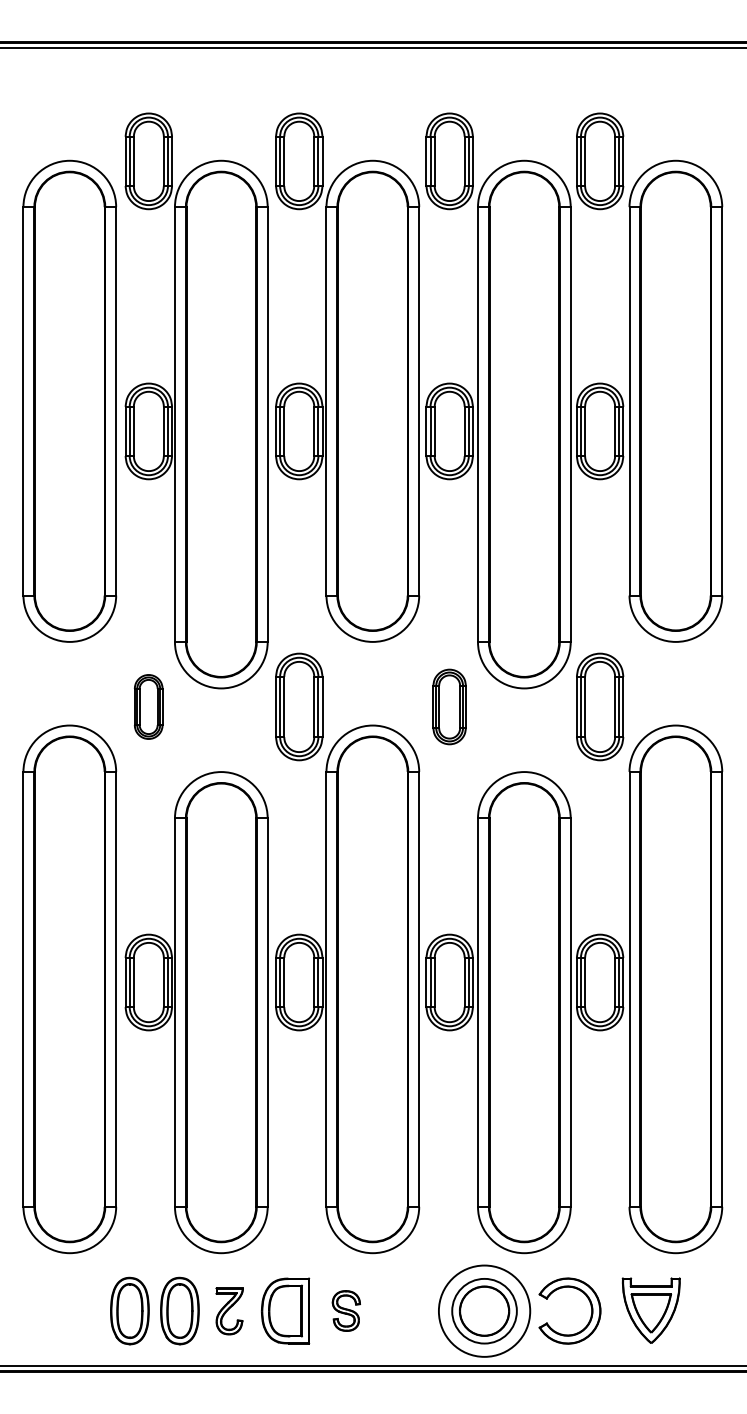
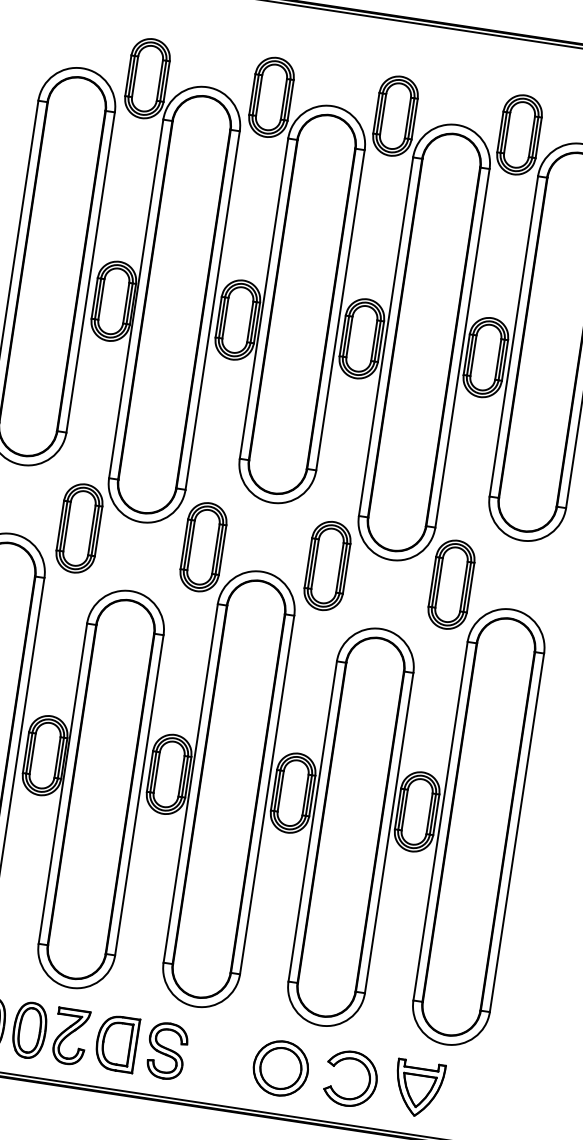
part: (148, 706) -> (79, 528), size x1.67
part: (449, 706) -> (327, 565), size x1.43
part: (346, 1310) -> (167, 1050), size x1.67
circle: (484, 1310) -> (280, 1067), size x0.71
part: (229, 1311) -> (70, 1036), size x1.43

